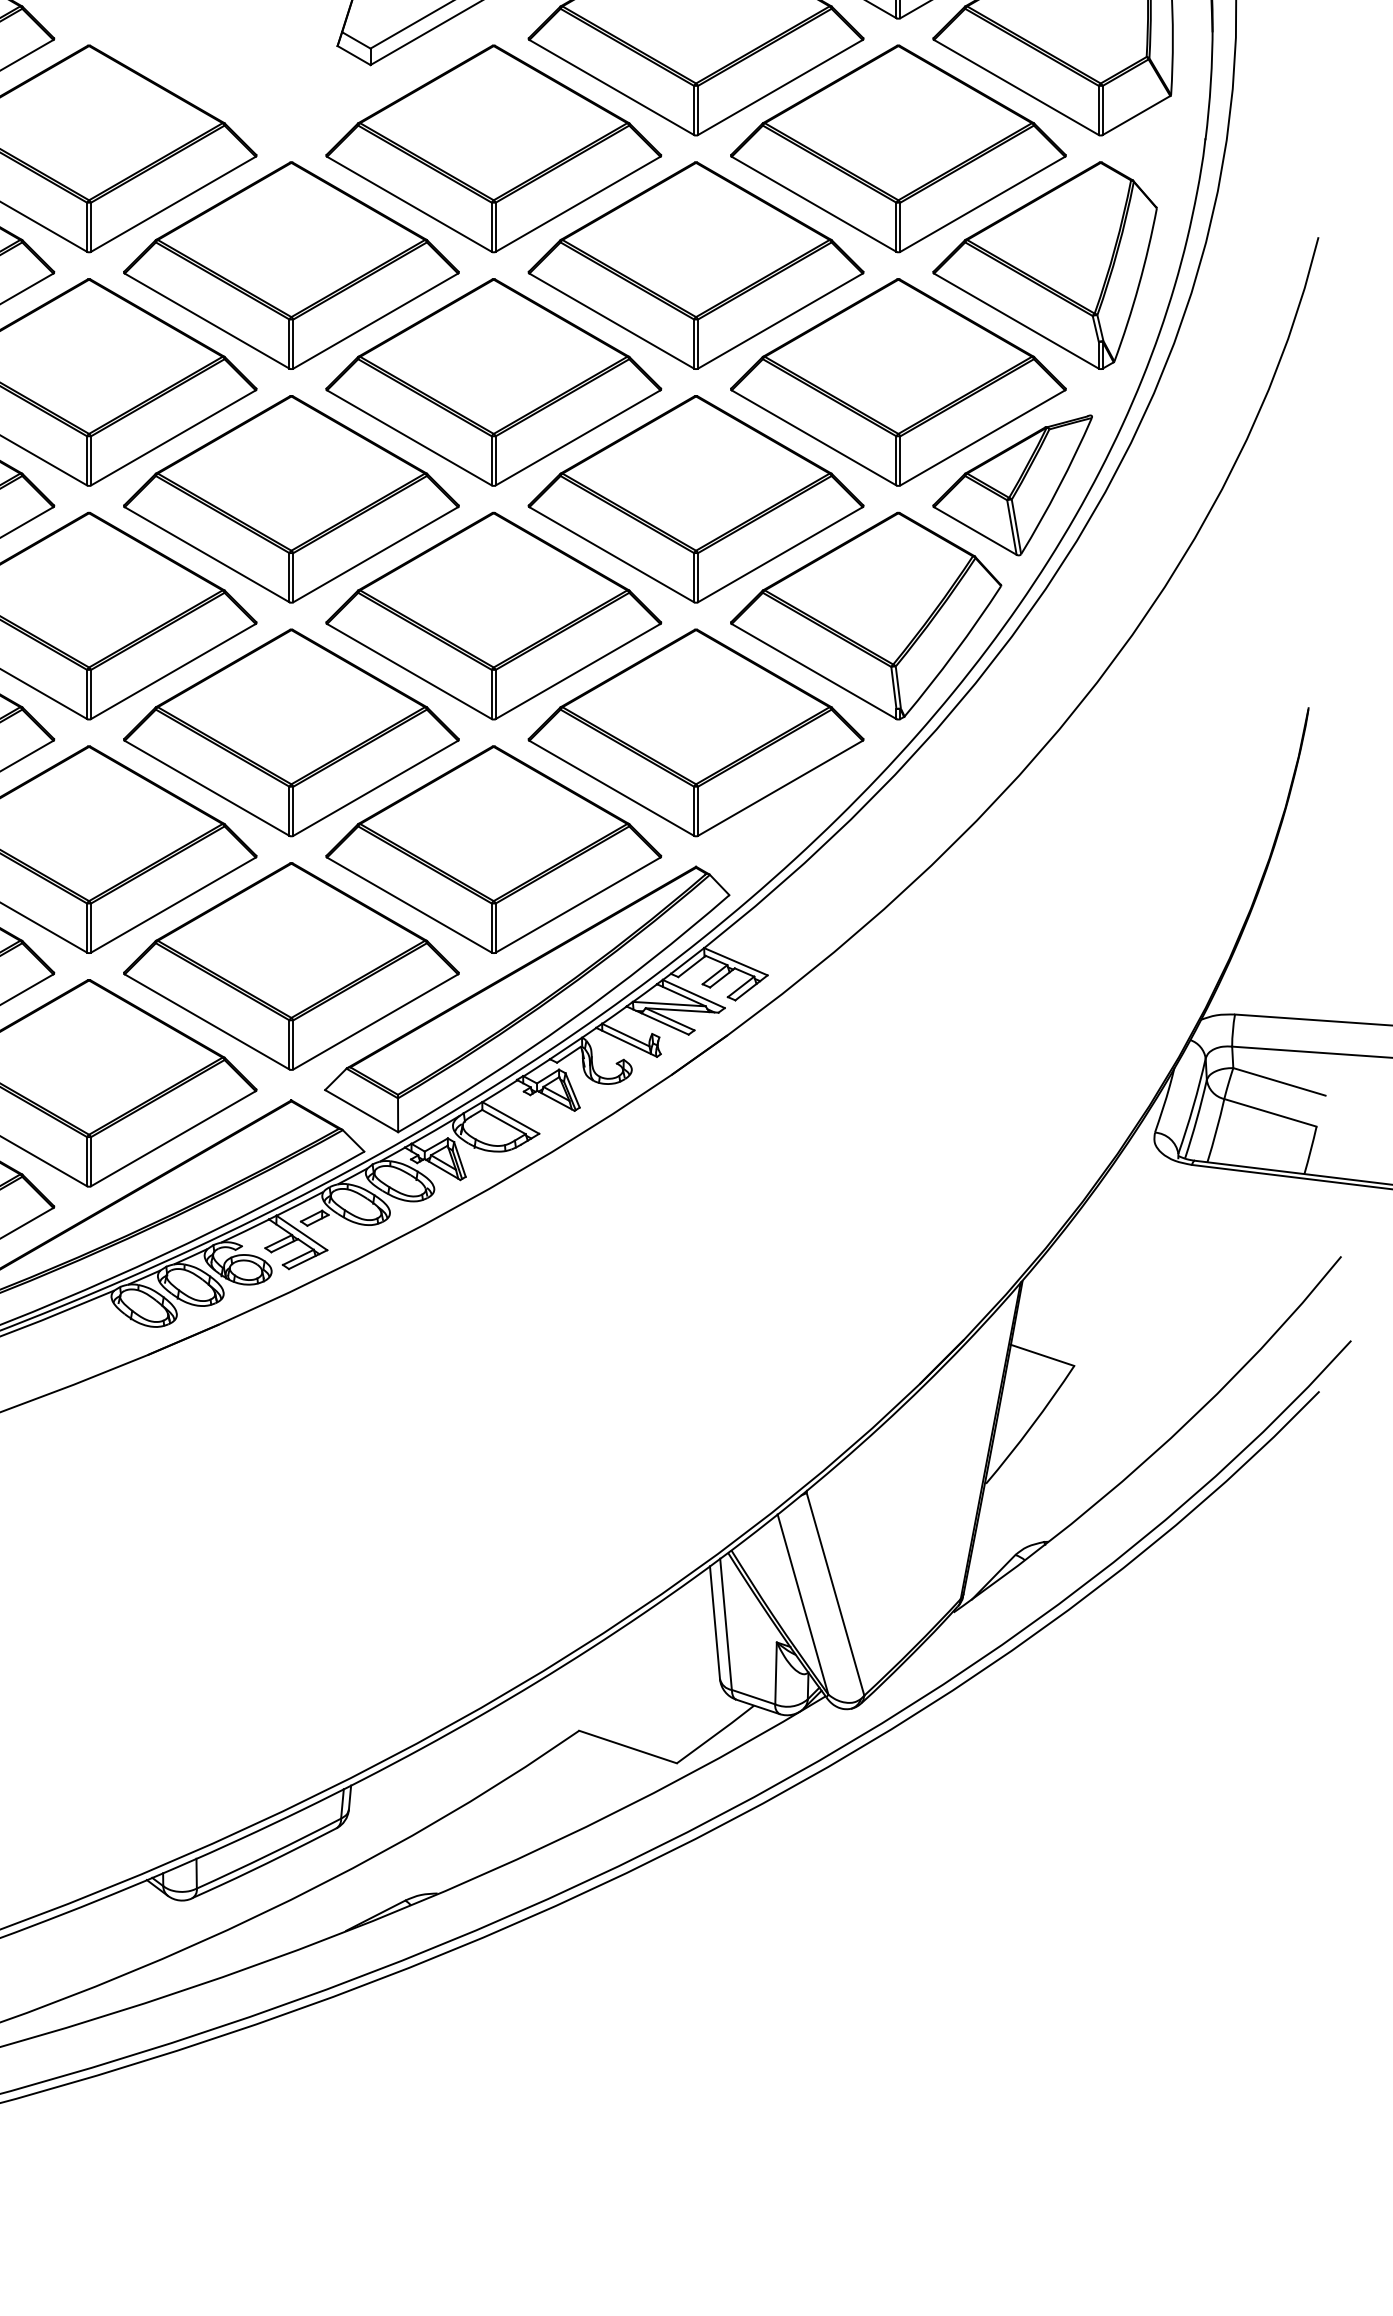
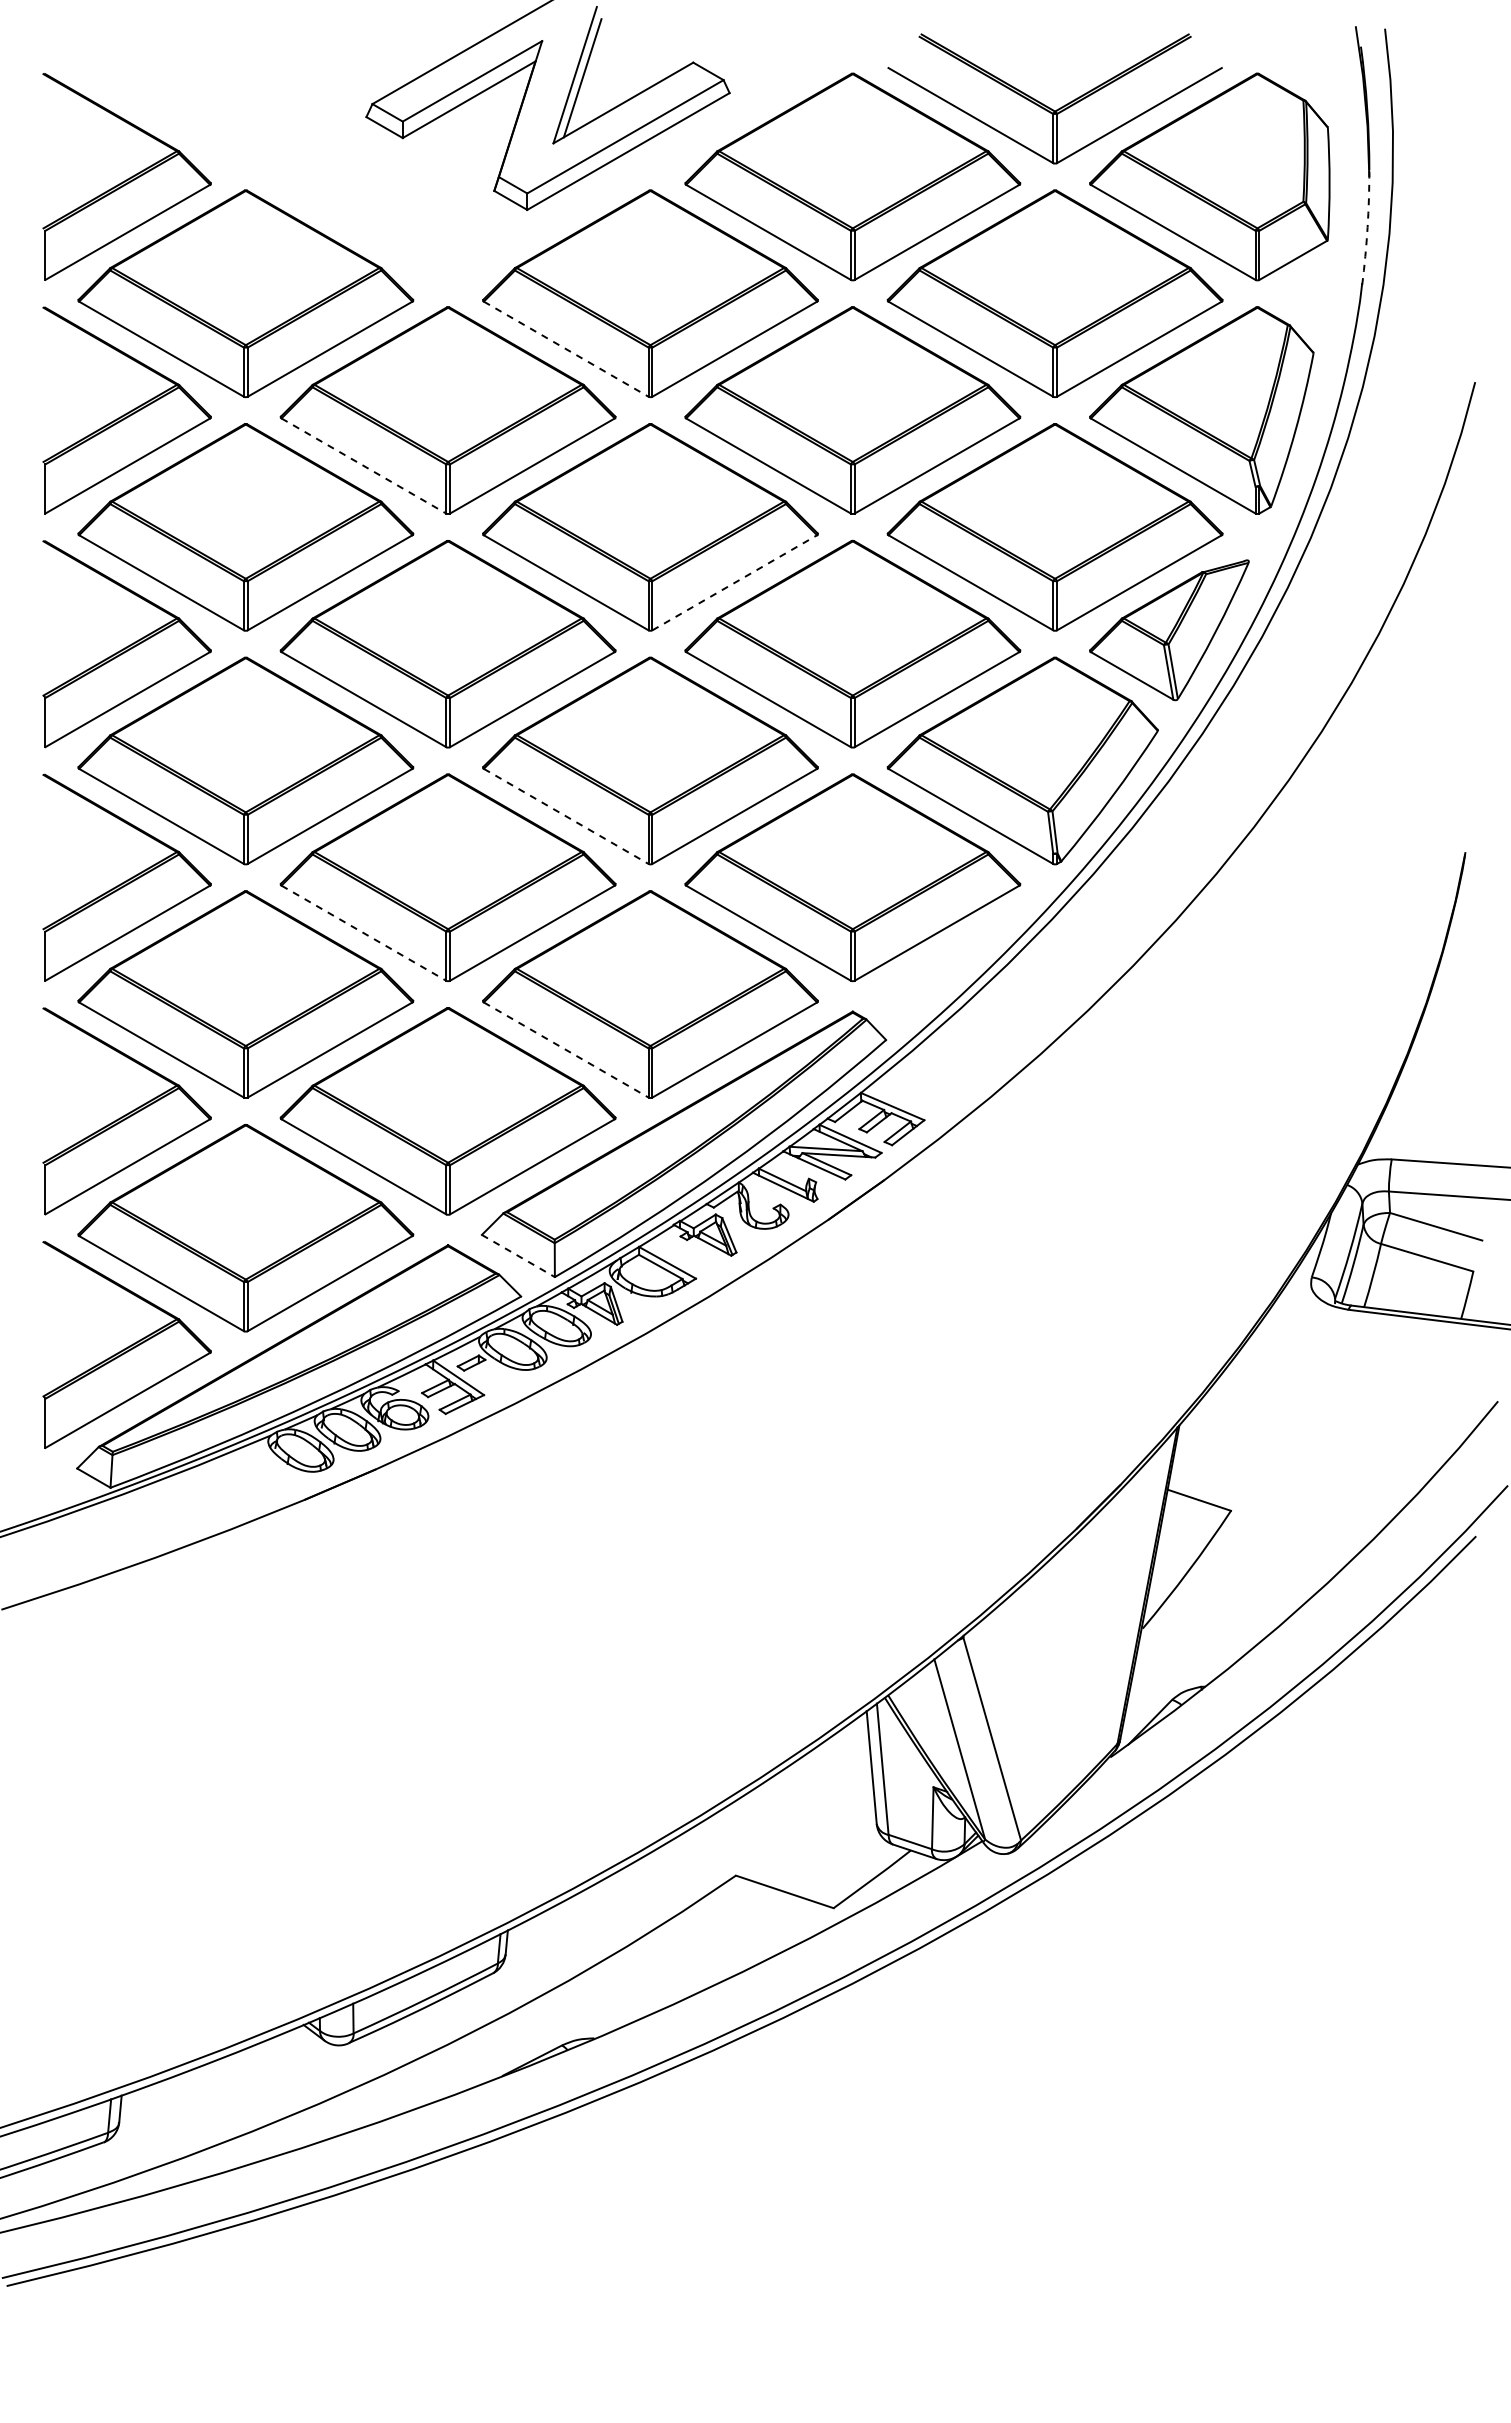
arc: (1210, 82) -> (1367, 227), solid -> dashed
line: (409, 204) -> (566, 349), solid -> dashed
line: (207, 321) -> (364, 466), solid -> dashed
line: (578, 437) -> (735, 582), solid -> dashed
line: (409, 671) -> (566, 816), solid -> dashed
line: (207, 788) -> (364, 933), solid -> dashed
line: (409, 905) -> (566, 1050), solid -> dashed
line: (361, 1111) -> (518, 1256), solid -> dashed

